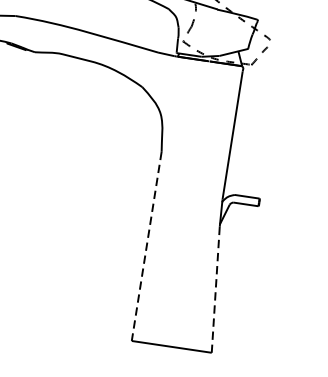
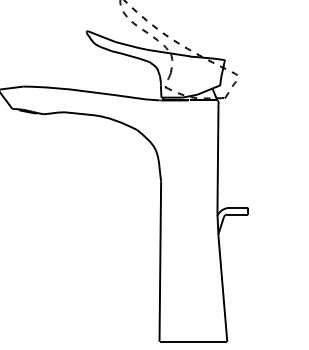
line: (146, 247) -> (160, 262), dashed -> solid
line: (215, 290) -> (222, 289), dashed -> solid

